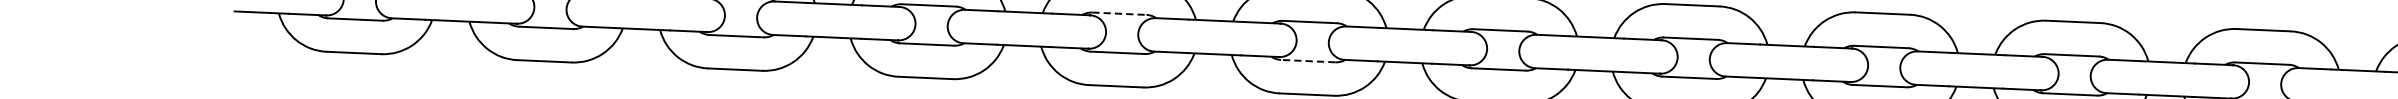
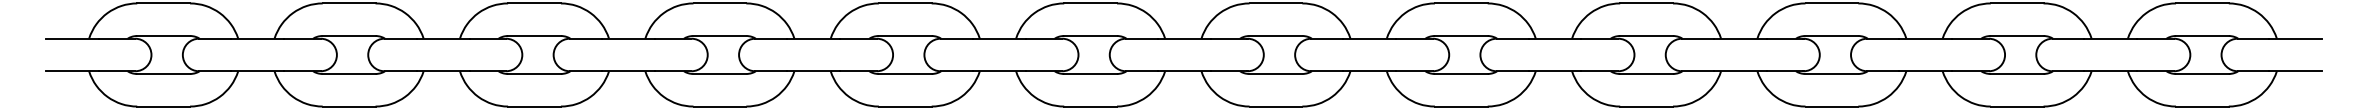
line: (1119, 13) -> (905, 35), dashed -> solid
line: (1308, 61) -> (1090, 74), dashed -> solid

